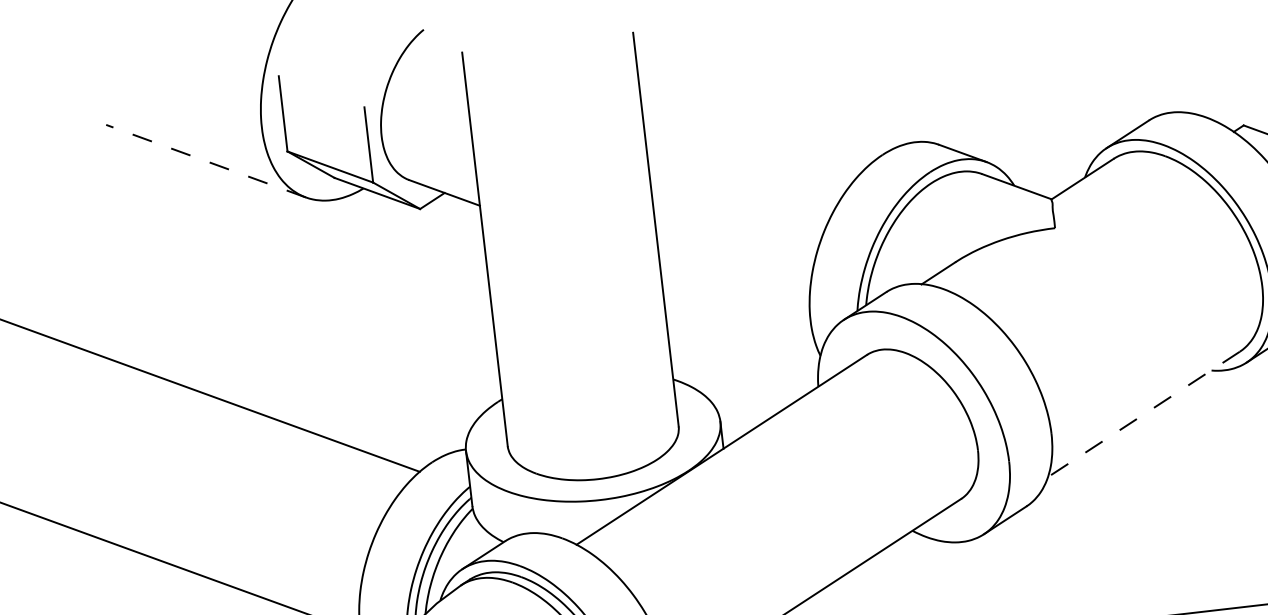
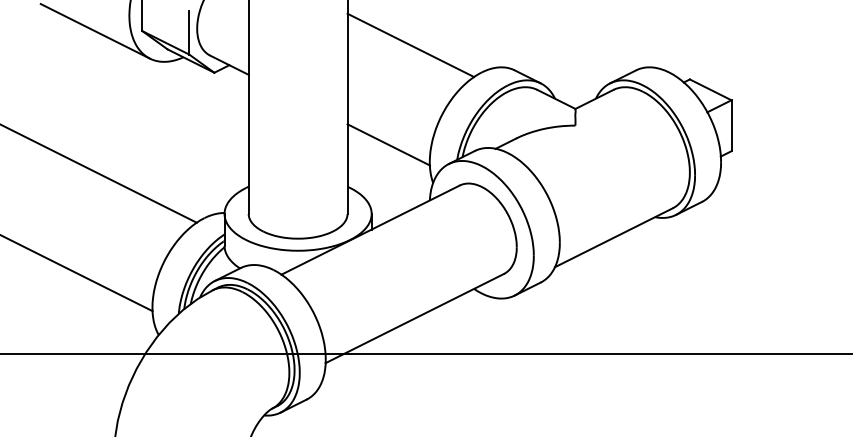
line: (753, 122) -> (410, 45), added
line: (204, 161) -> (94, 31), dashed -> solid
line: (735, 298) -> (388, 144), added
line: (1143, 414) -> (613, 237), dashed -> solid

